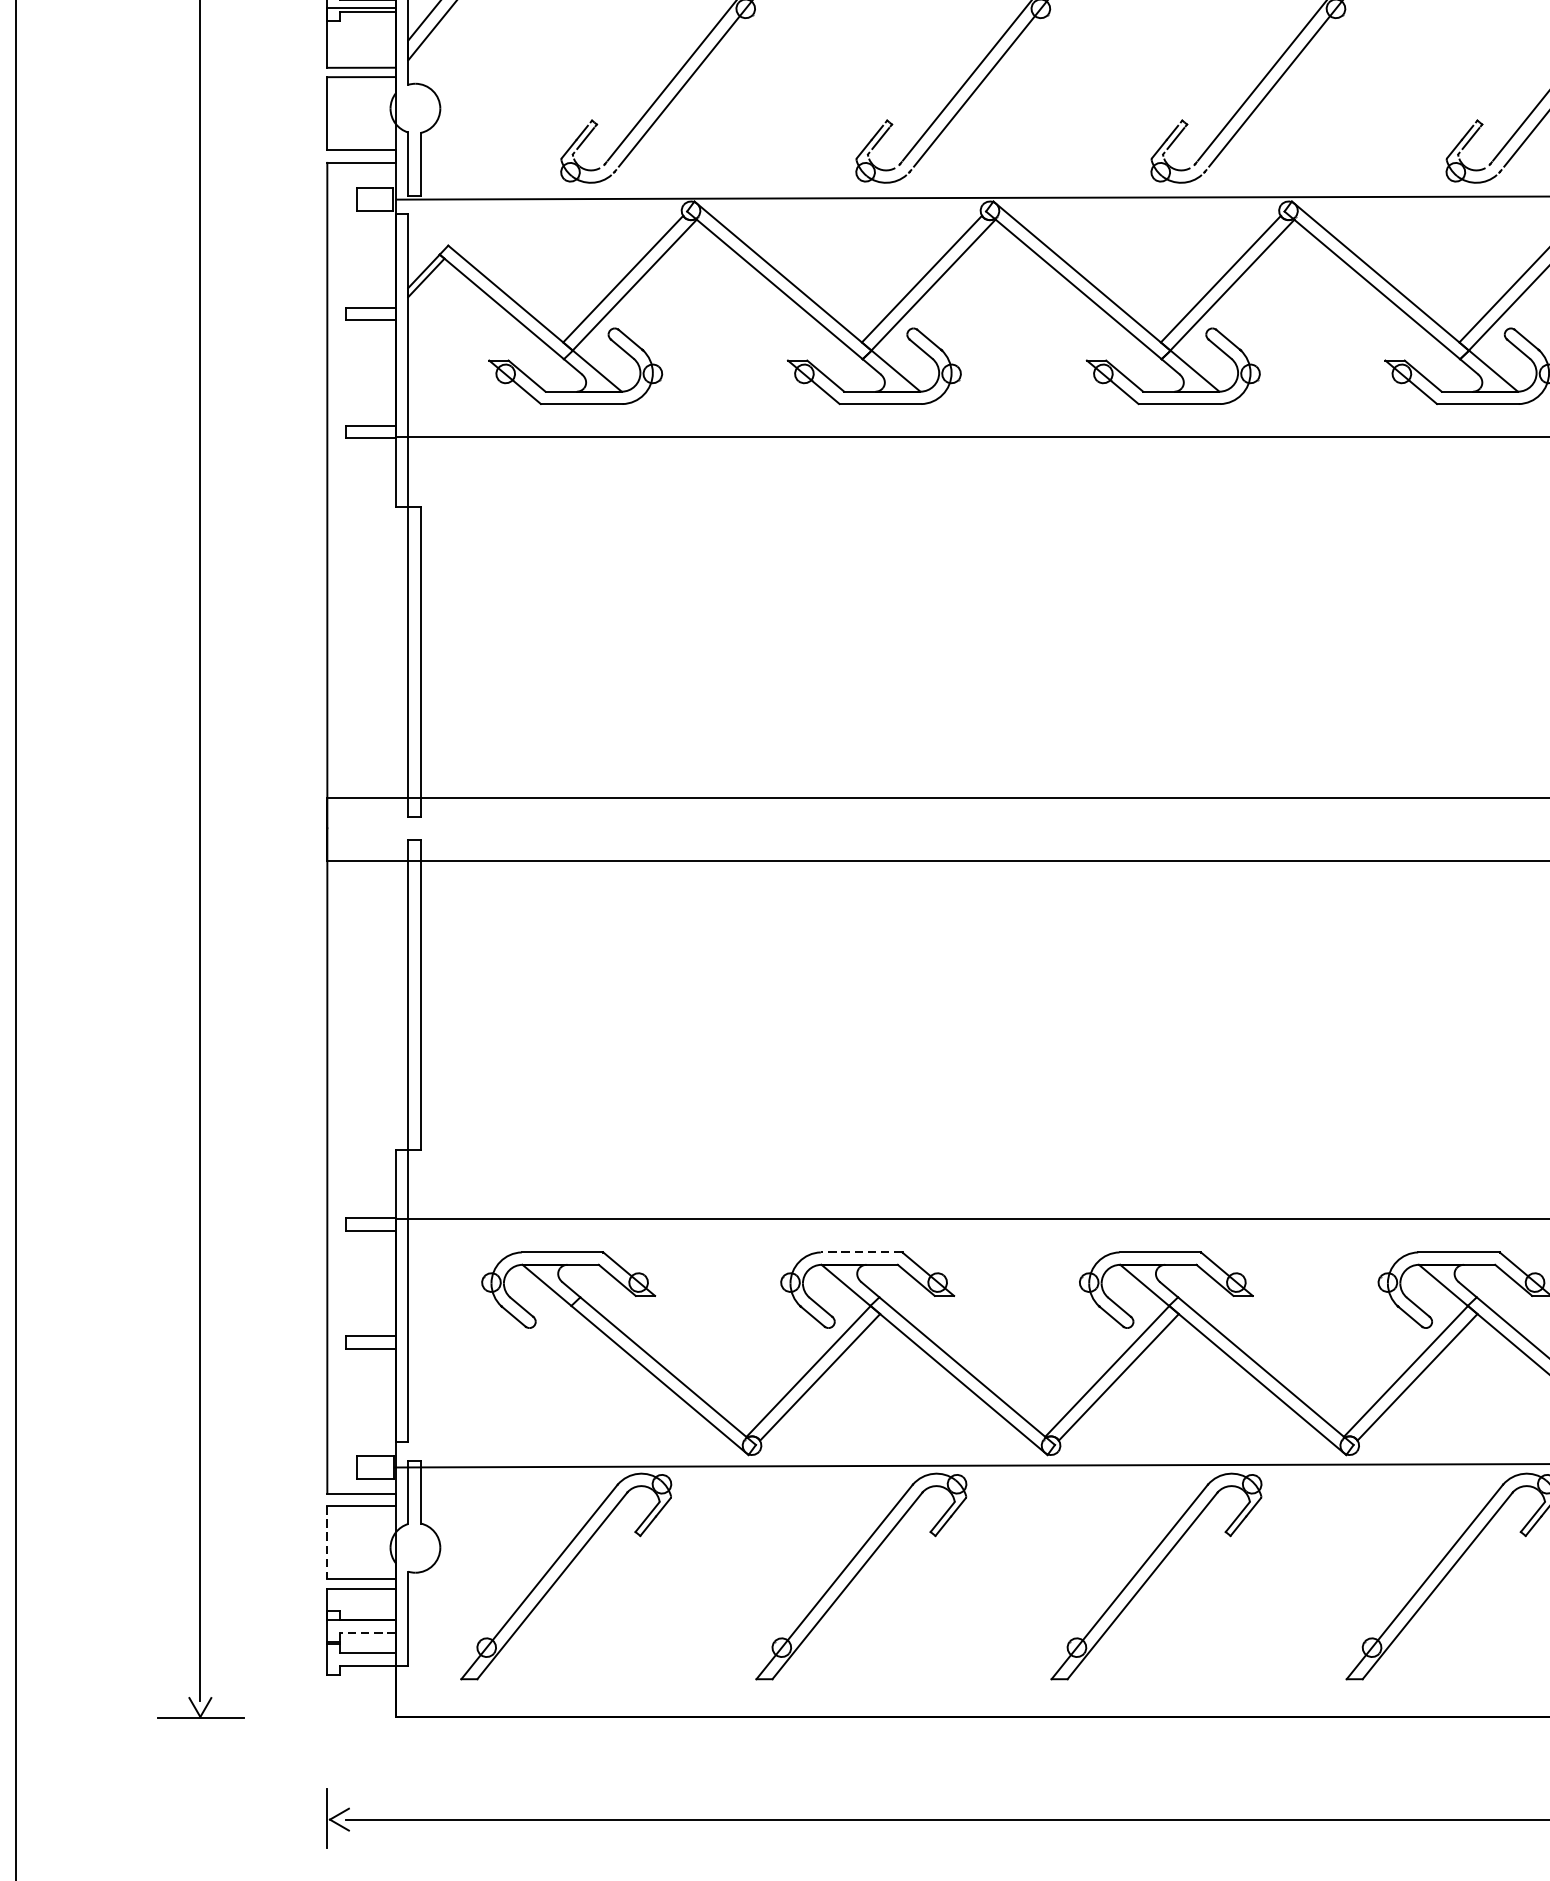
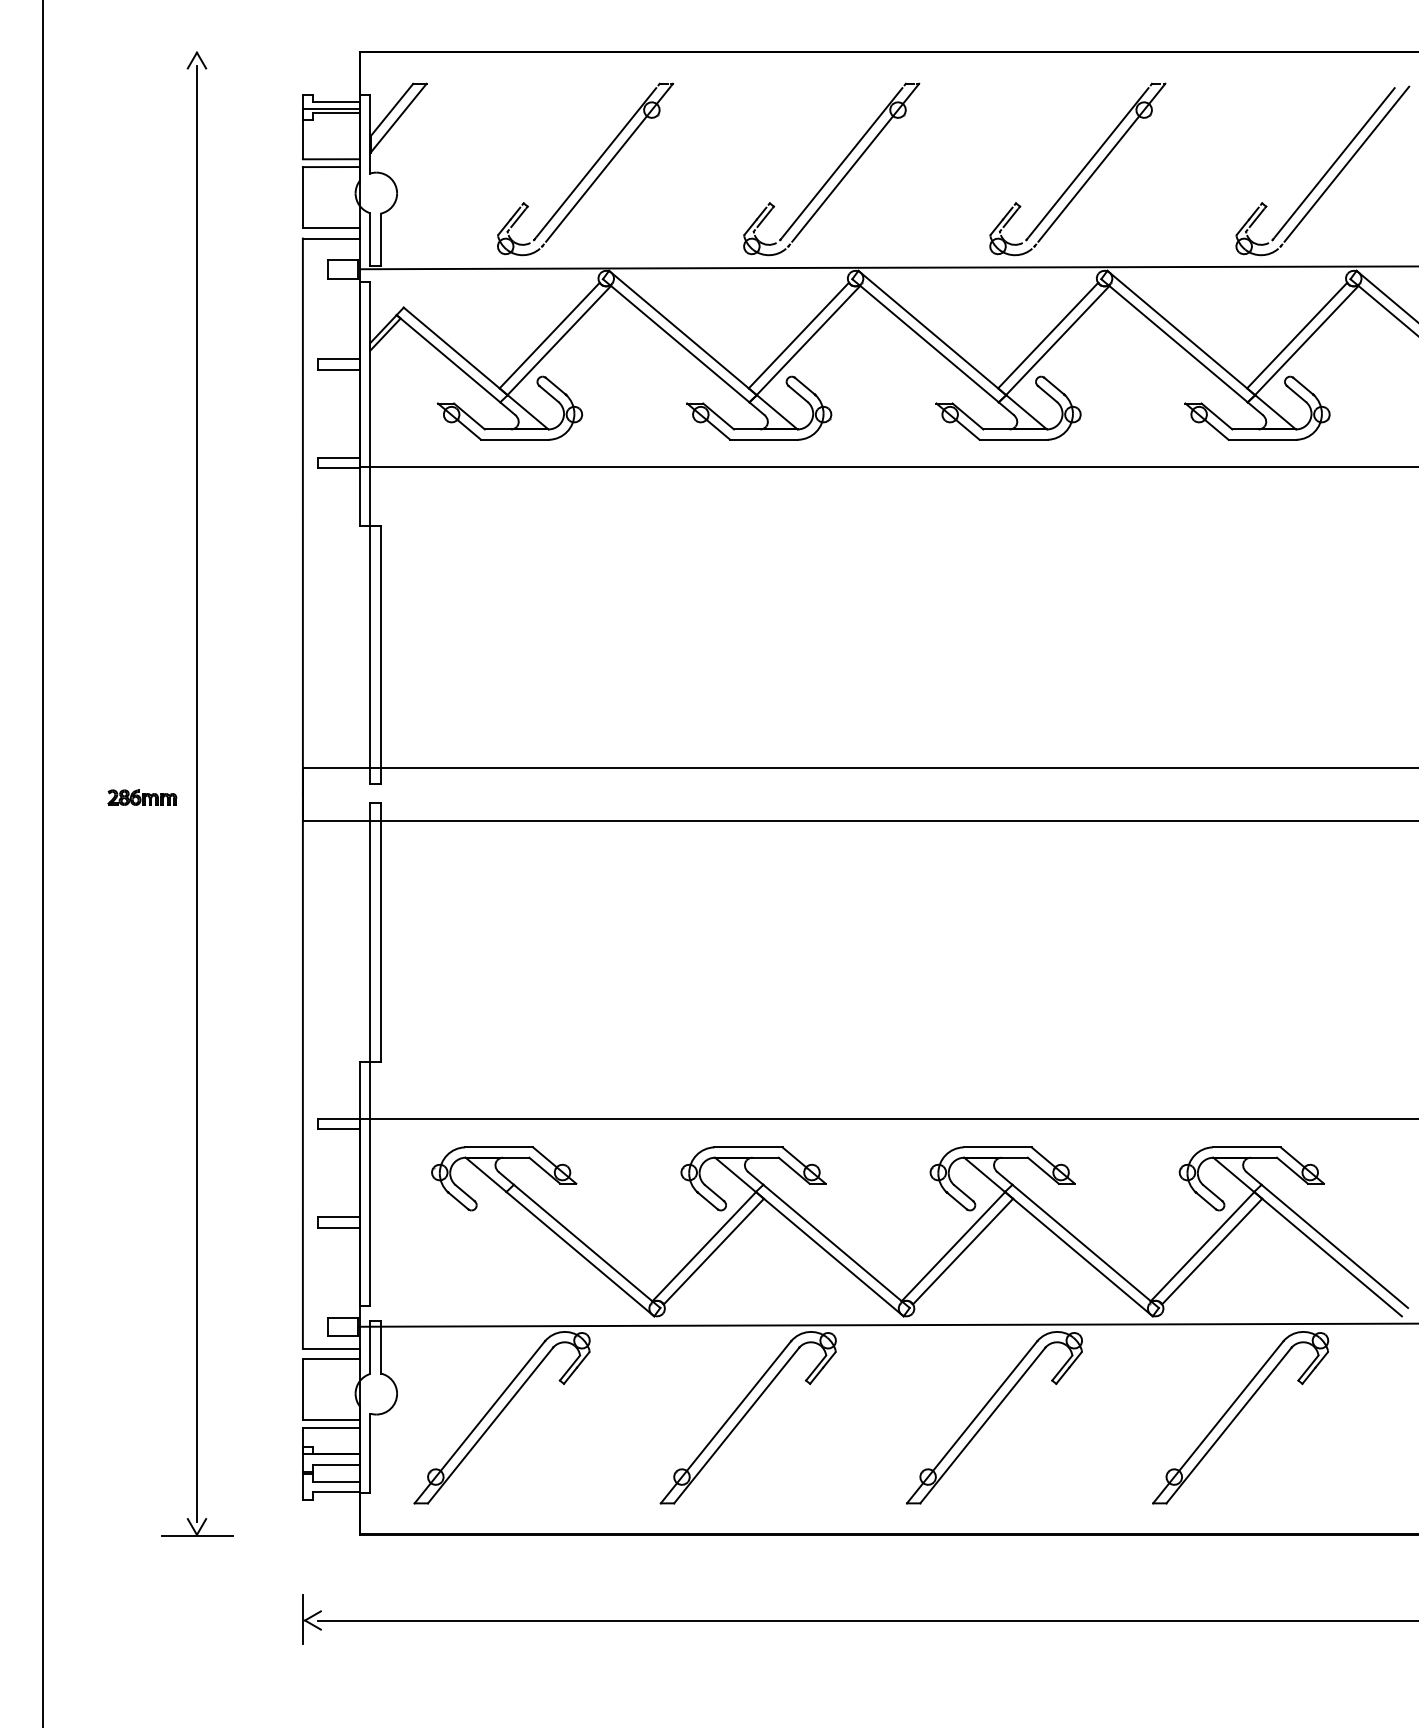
part: (135, 832) -> (142, 797), added
line: (861, 1252) -> (748, 1147), dashed -> solid
line: (326, 1542) -> (302, 1389), dashed -> solid
line: (367, 1632) -> (336, 1464), dashed -> solid

